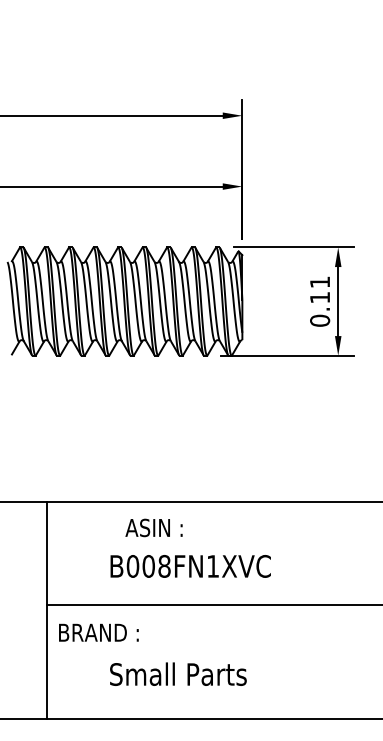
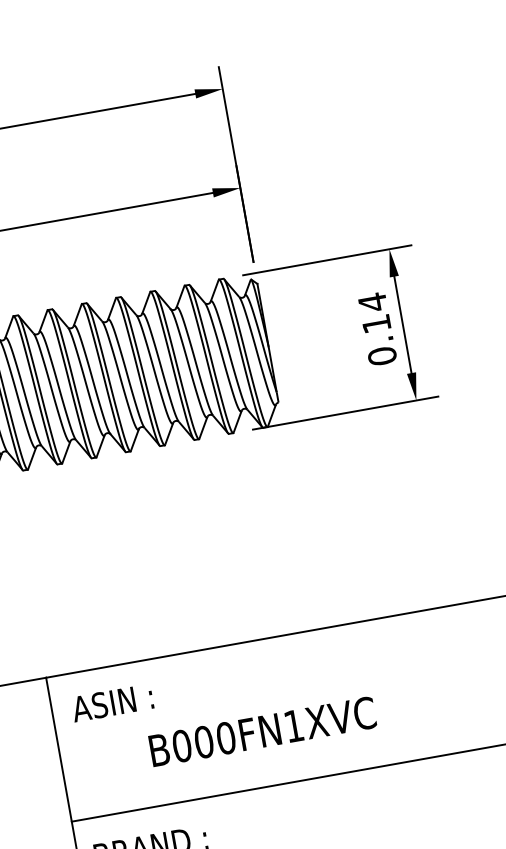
text: (319, 282) -> (372, 302), 0.11 -> 0.14
text: (153, 527) -> (111, 702), moved
text: (164, 566) -> (226, 738), B008FN1XVC -> B000FN1XVC

